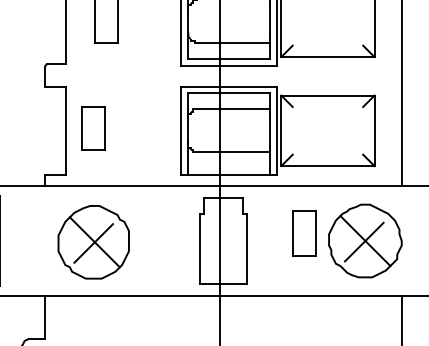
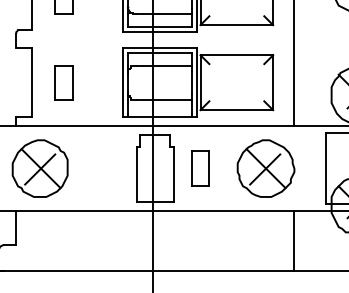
part: (92, 128) -> (63, 82), moved
part: (304, 233) -> (200, 168), moved
part: (92, 242) -> (39, 168), moved

